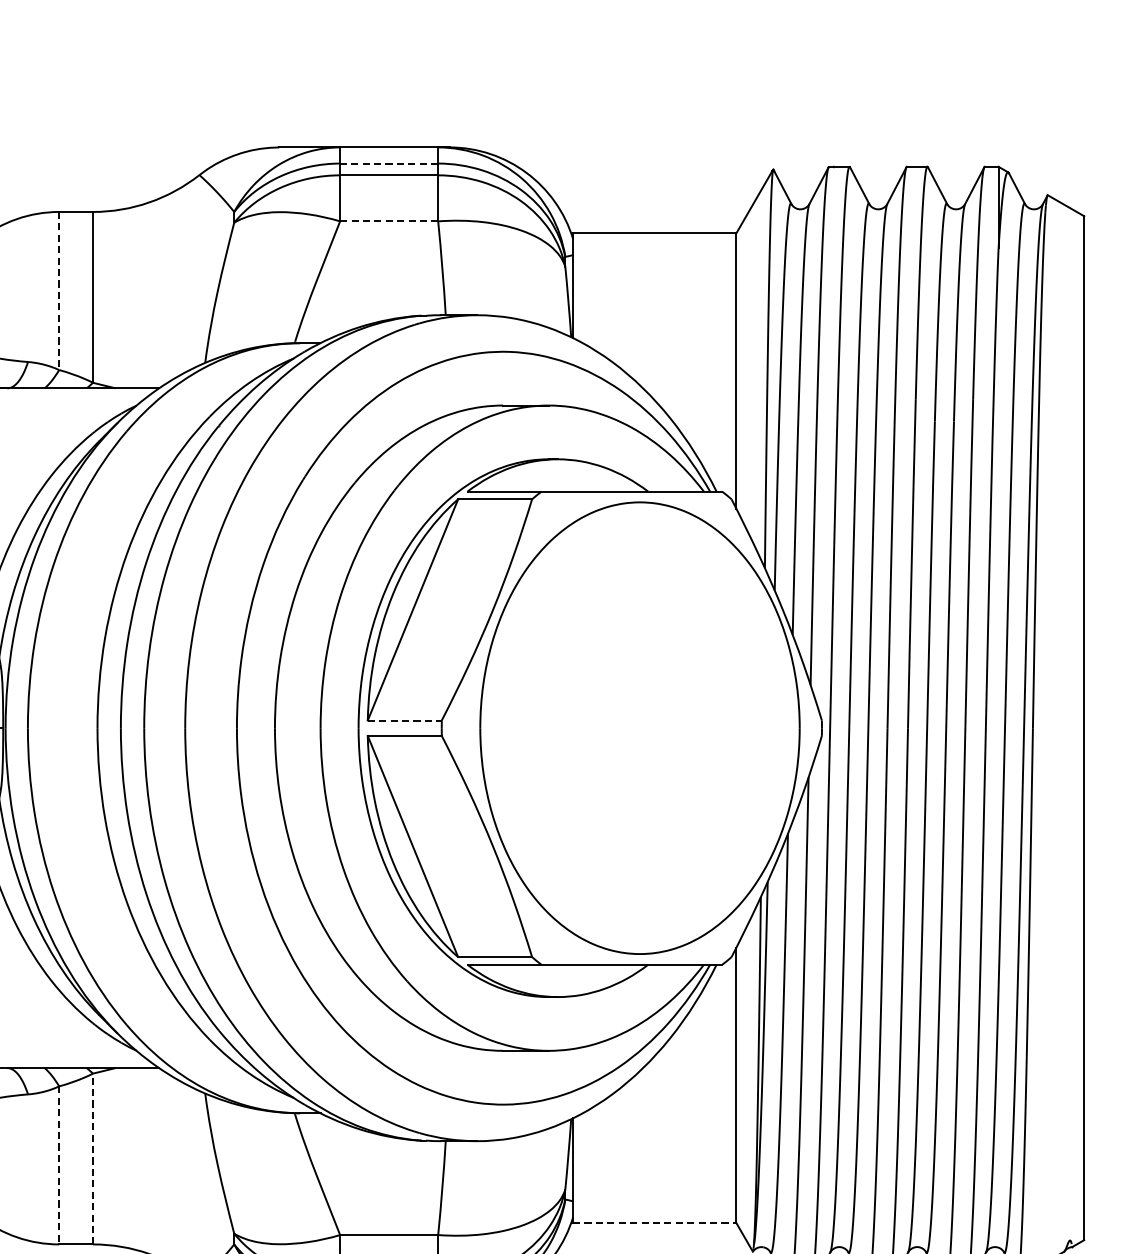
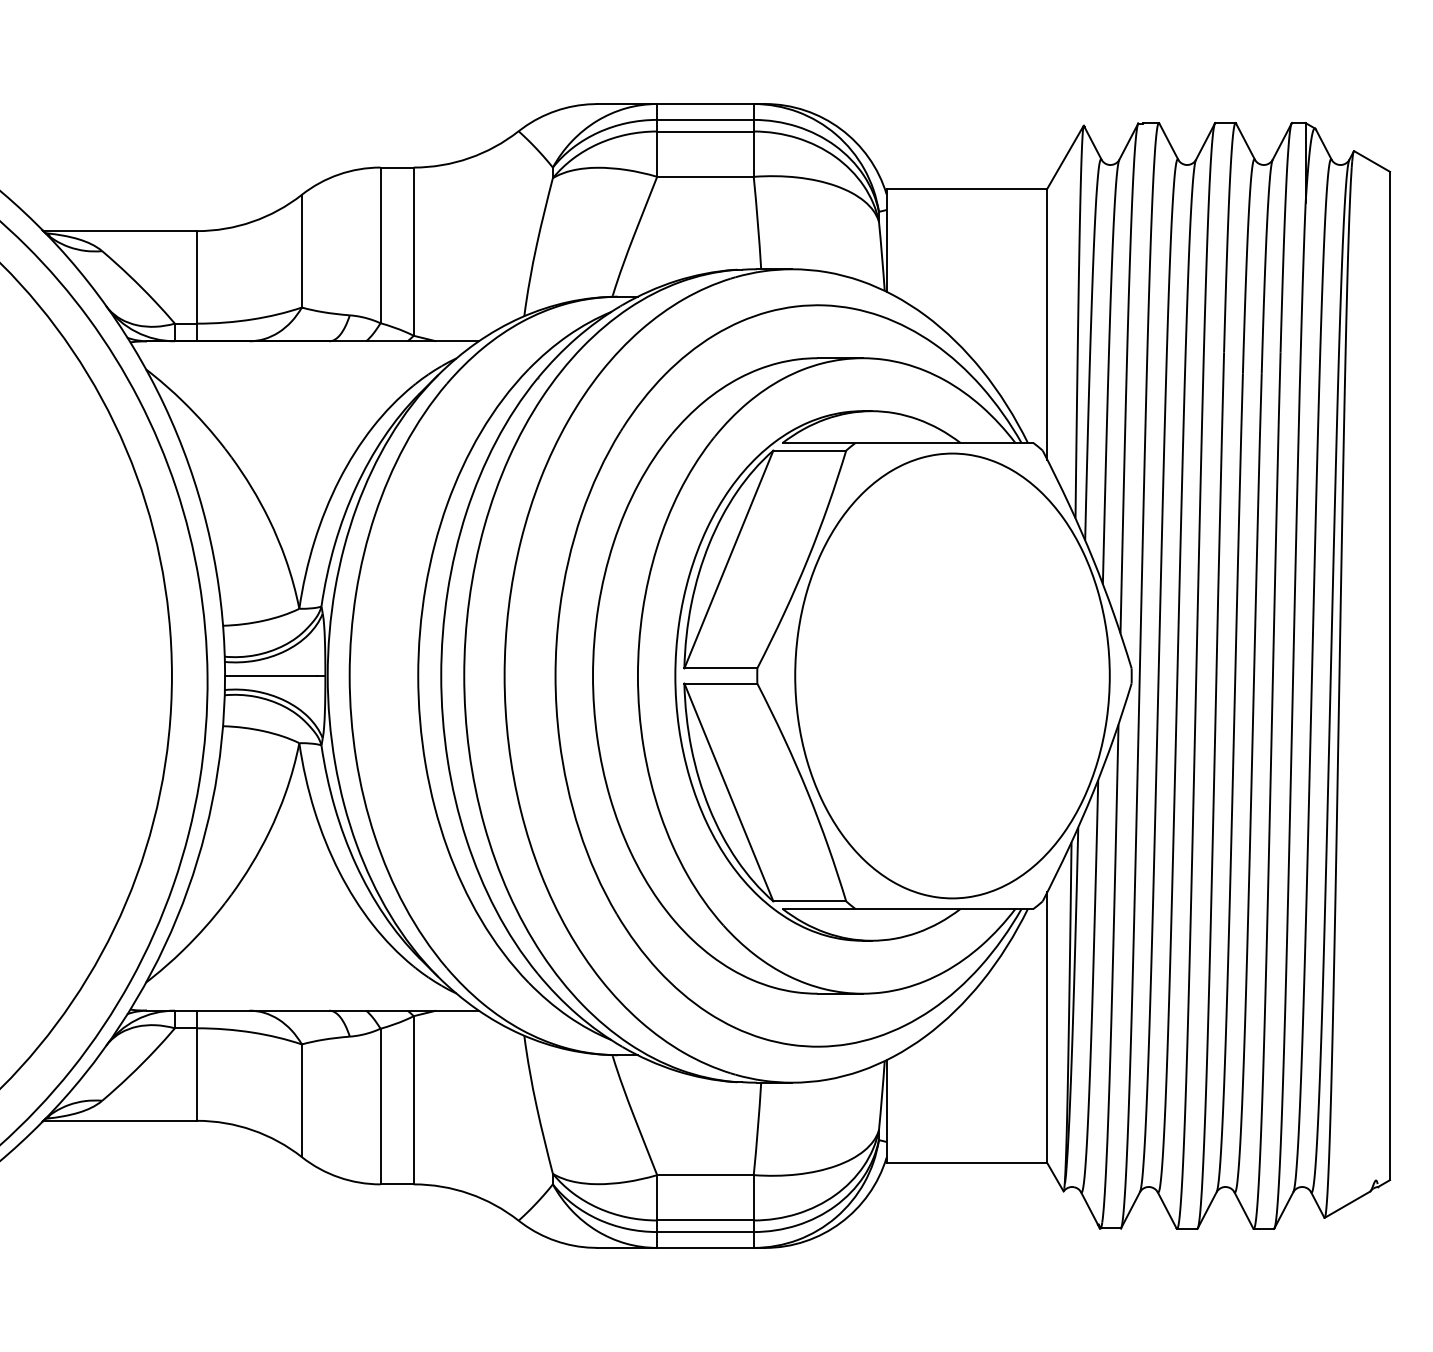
line: (388, 163) -> (704, 119), dashed -> solid
line: (389, 221) -> (705, 176), dashed -> solid
line: (59, 291) -> (380, 245), dashed -> solid
line: (405, 720) -> (721, 668), dashed -> solid
line: (92, 1158) -> (413, 1099), dashed -> solid
line: (59, 1165) -> (380, 1106), dashed -> solid
line: (655, 1223) -> (967, 1163), dashed -> solid

